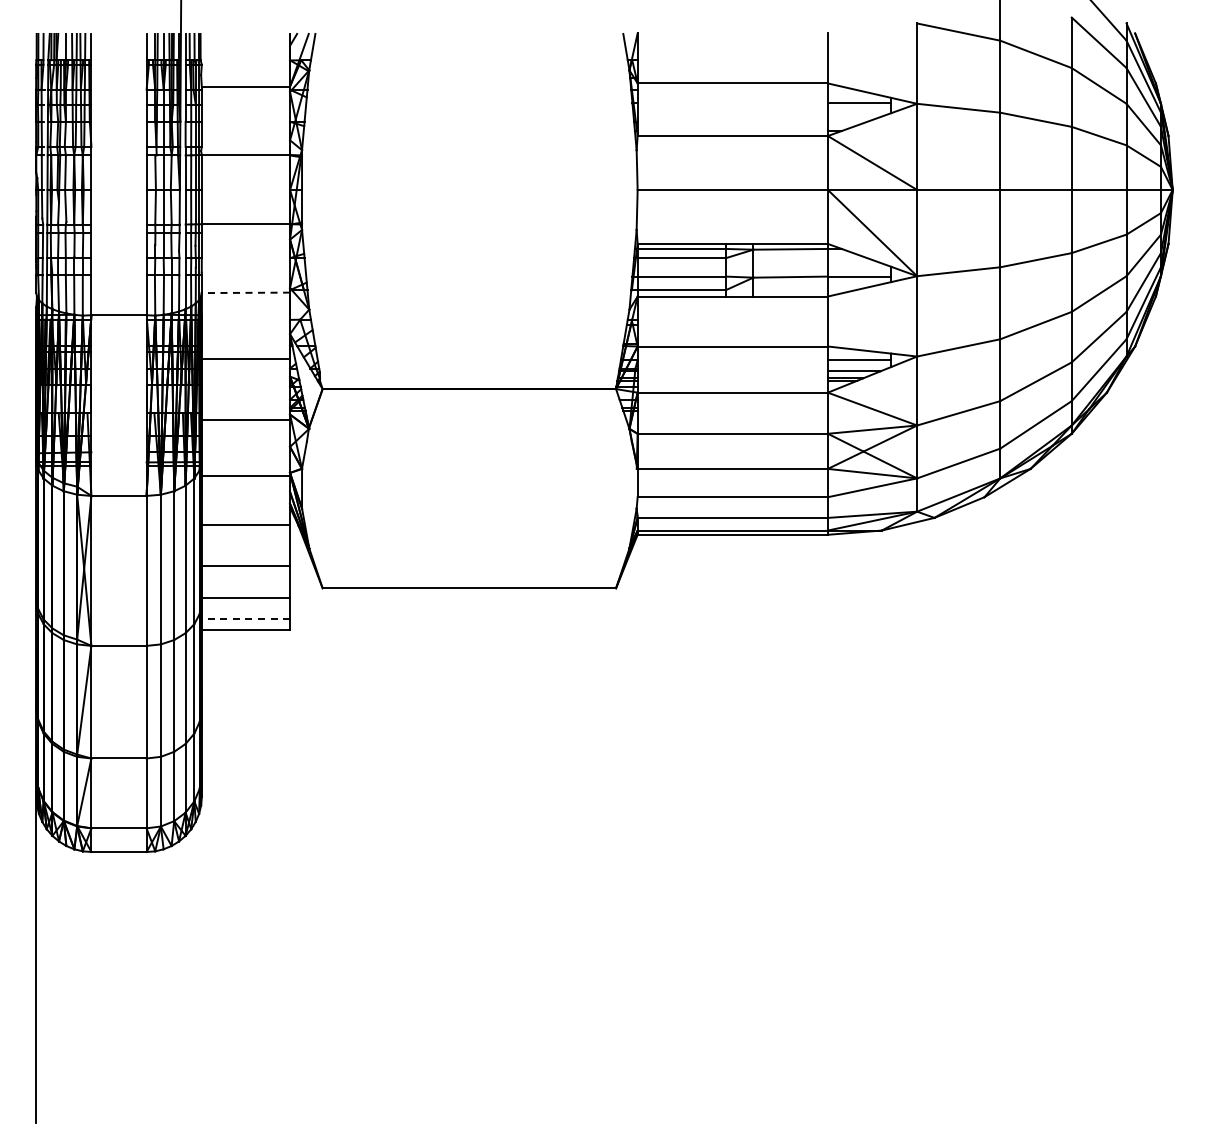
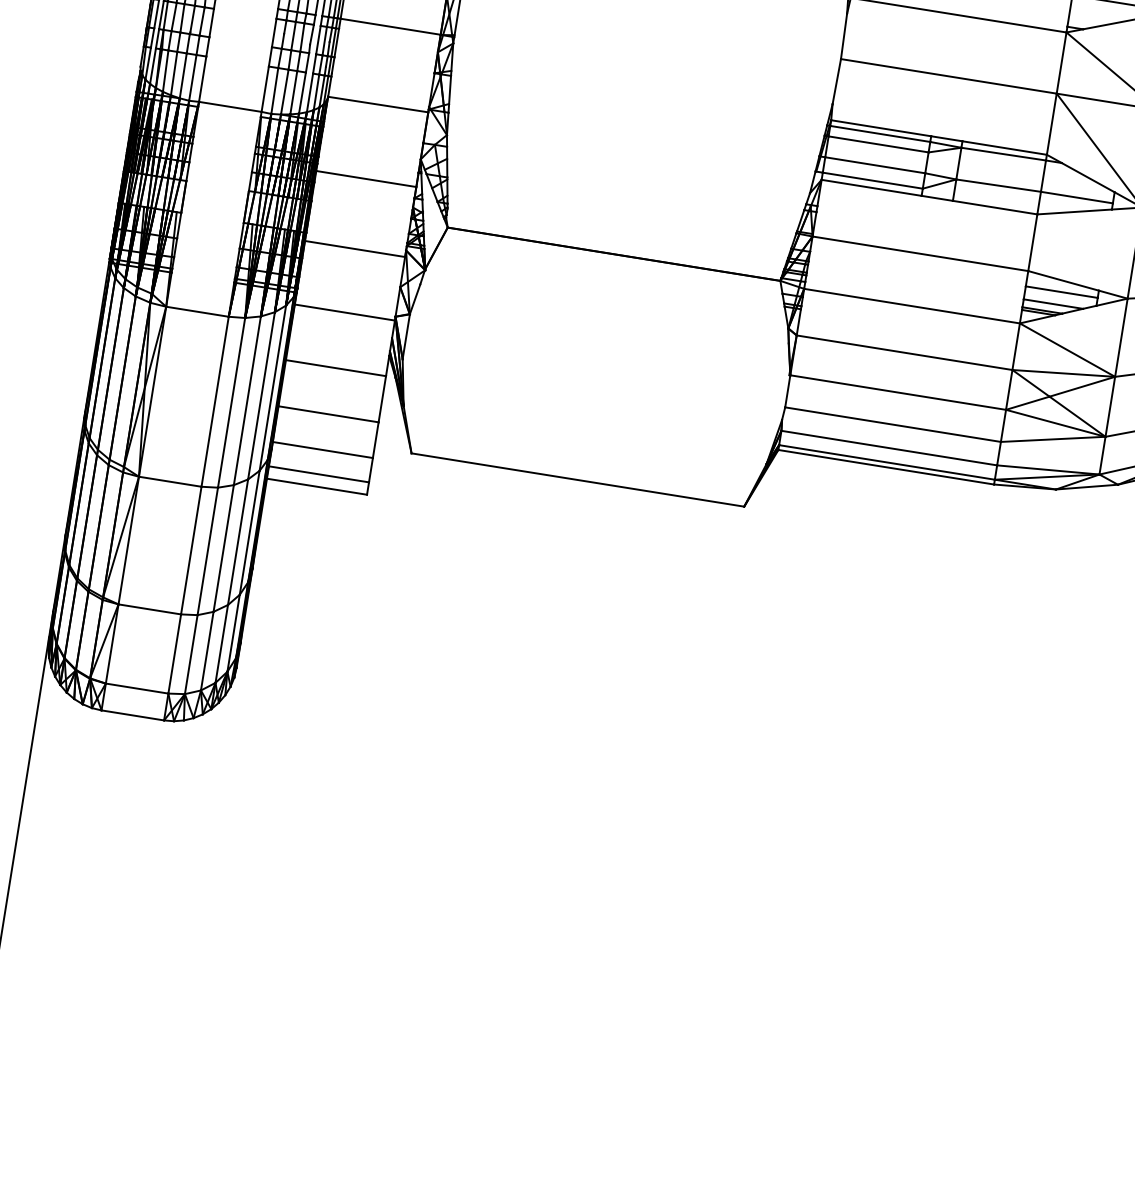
line: (245, 292) -> (377, 104), dashed -> solid
line: (245, 619) -> (318, 474), dashed -> solid

